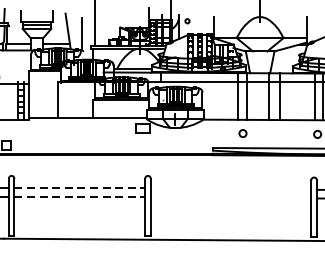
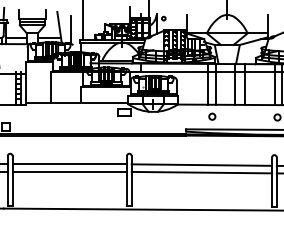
line: (80, 188) -> (70, 164), dashed -> solid
line: (230, 188) -> (201, 164), added
line: (80, 196) -> (70, 171), dashed -> solid
line: (230, 197) -> (201, 172), added

